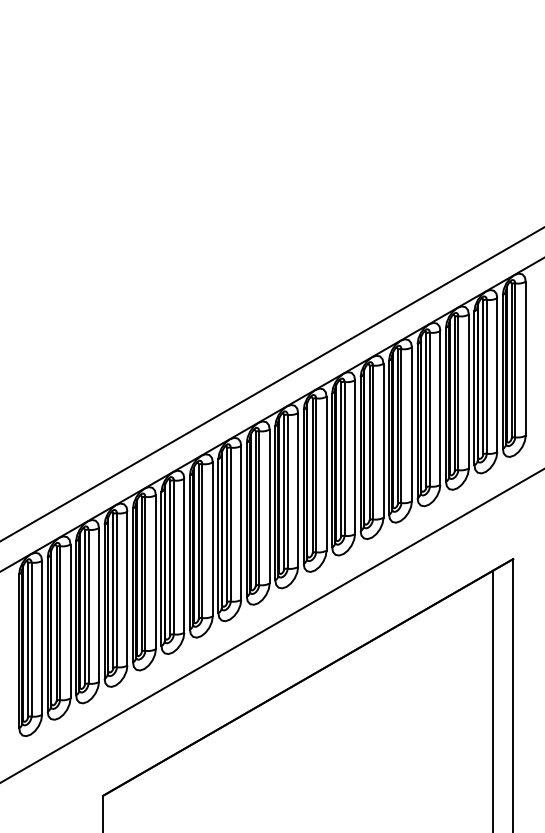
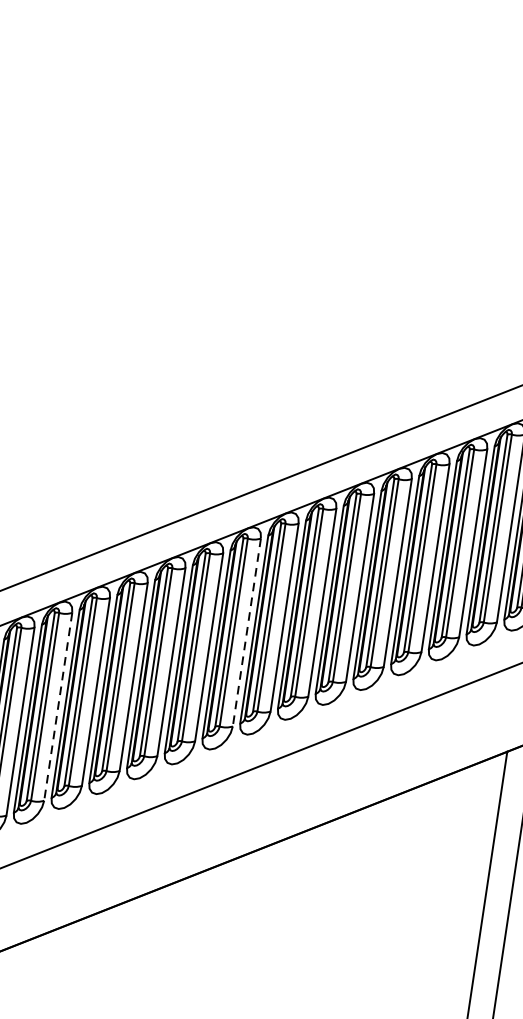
line: (269, 506) -> (246, 632), solid -> dashed
line: (127, 588) -> (58, 706), solid -> dashed

